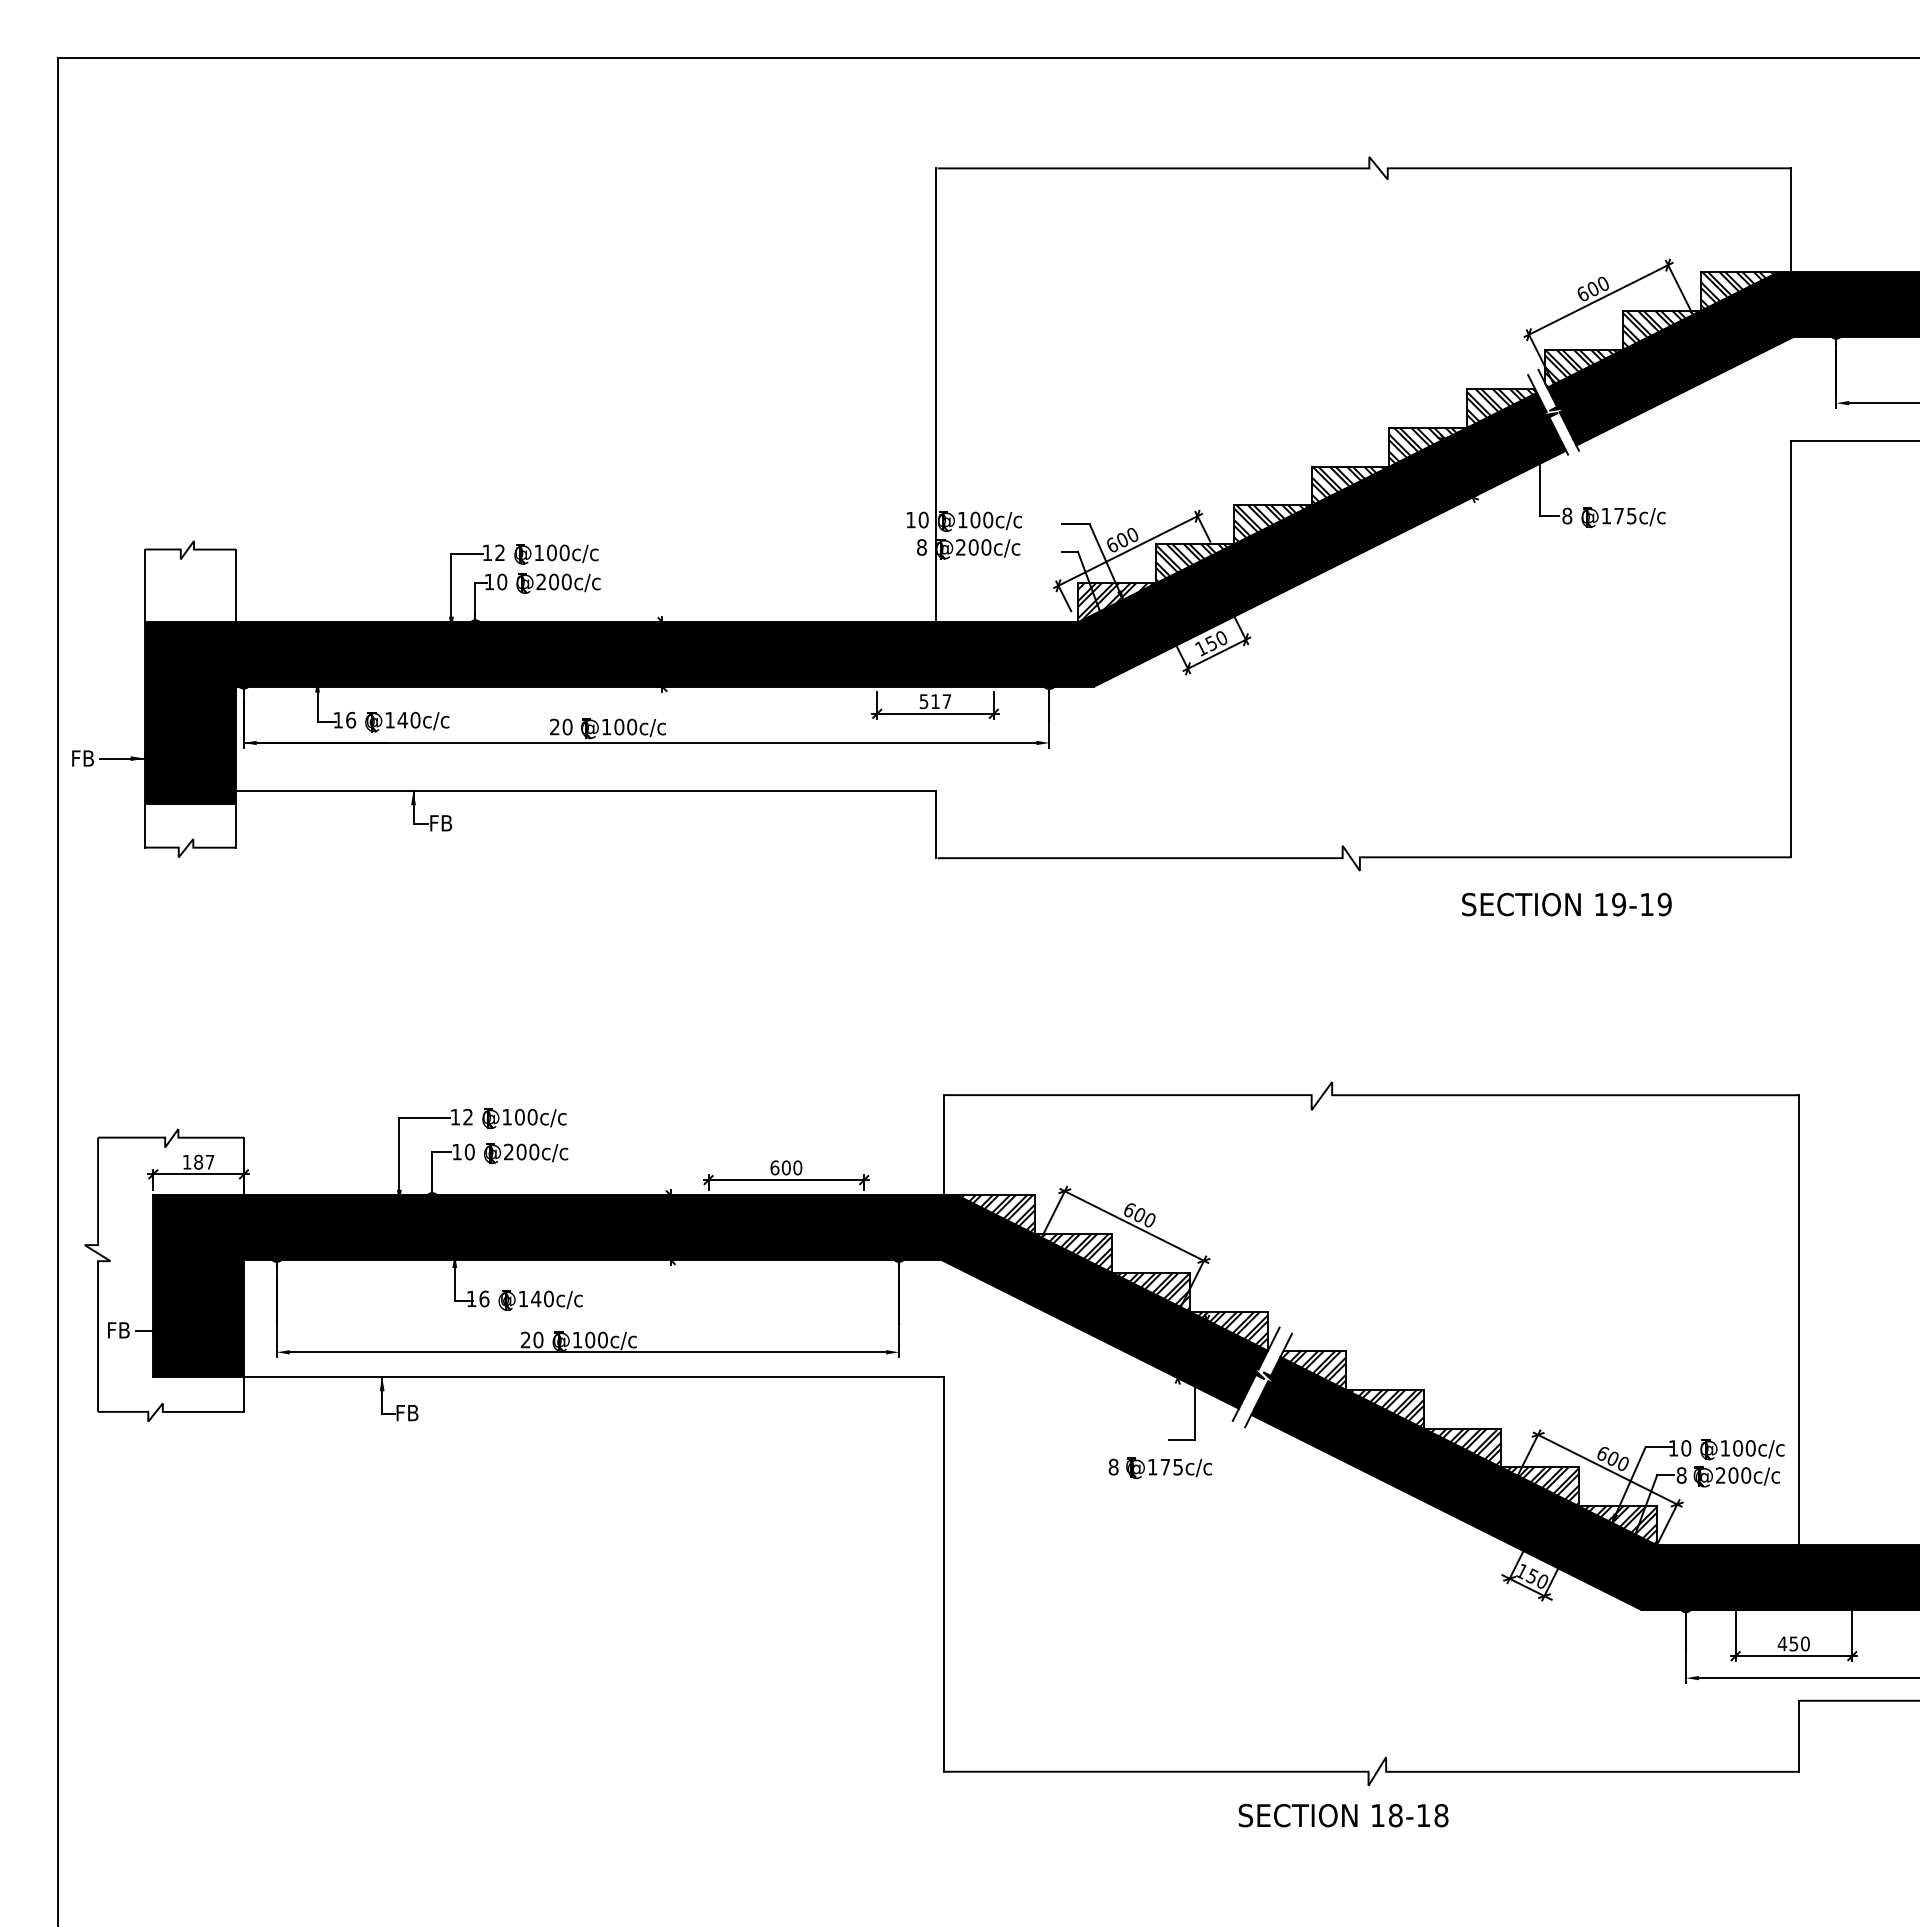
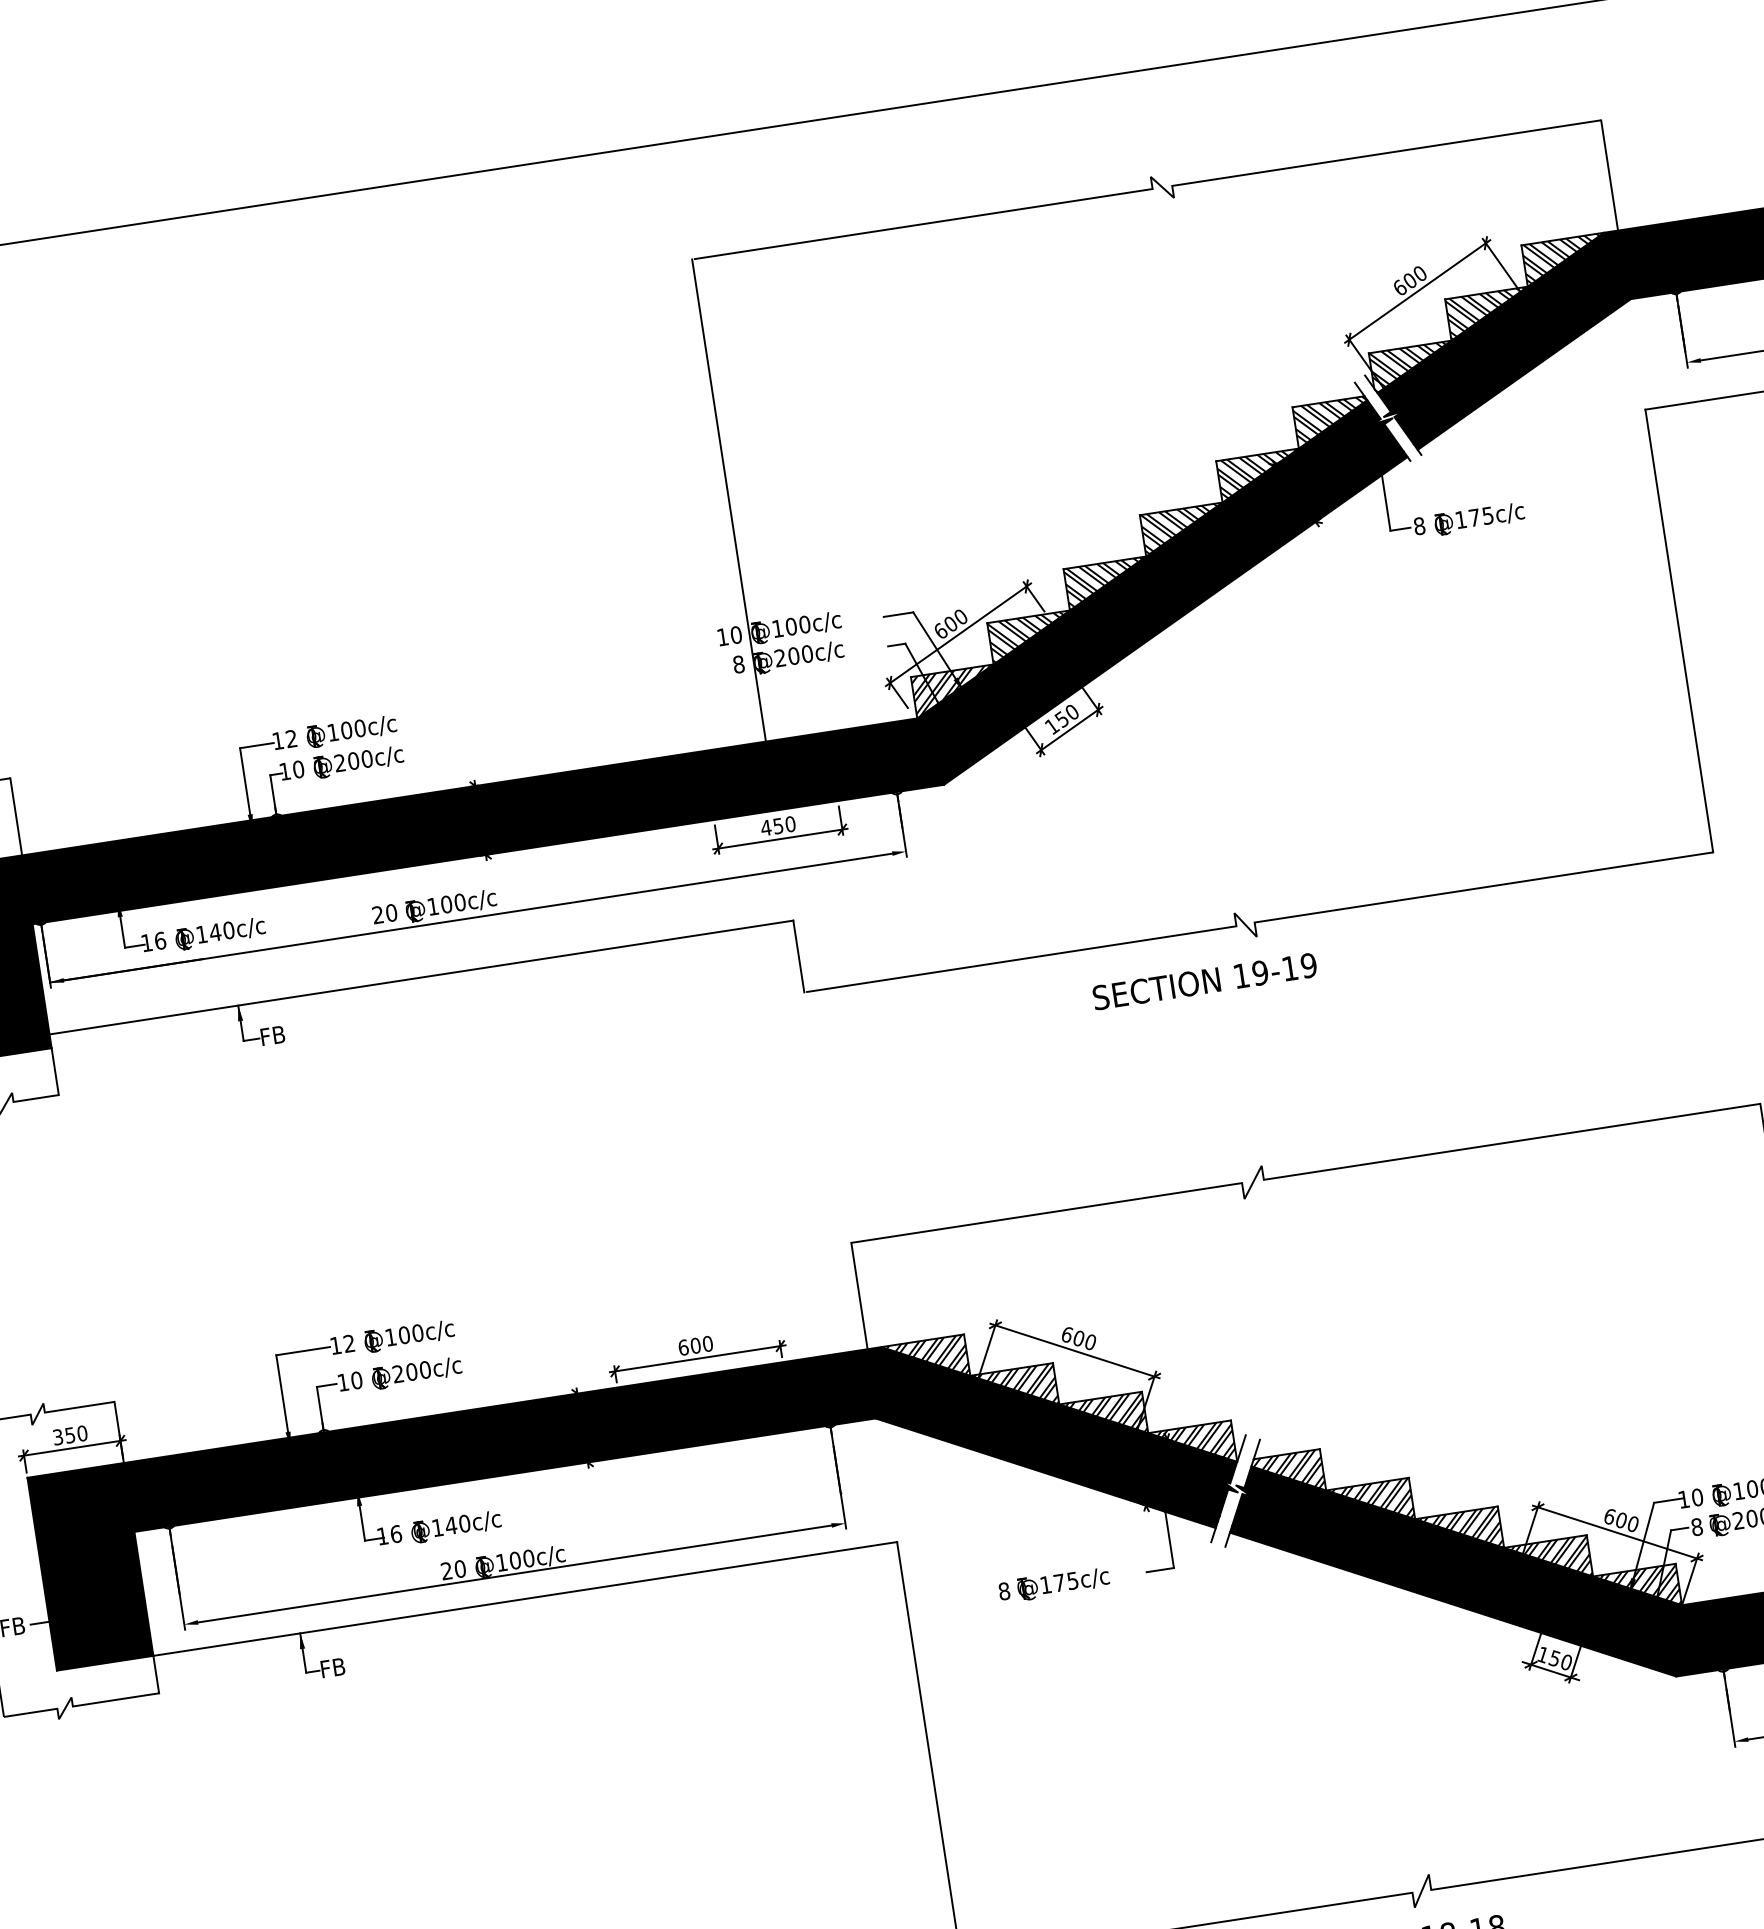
text: (935, 701) -> (778, 825), 517 -> 450
text: (1566, 904) -> (1204, 981), moved
text: (198, 1161) -> (70, 1434), 187 -> 350
part: (1159, 1468) -> (1053, 1585), moved

